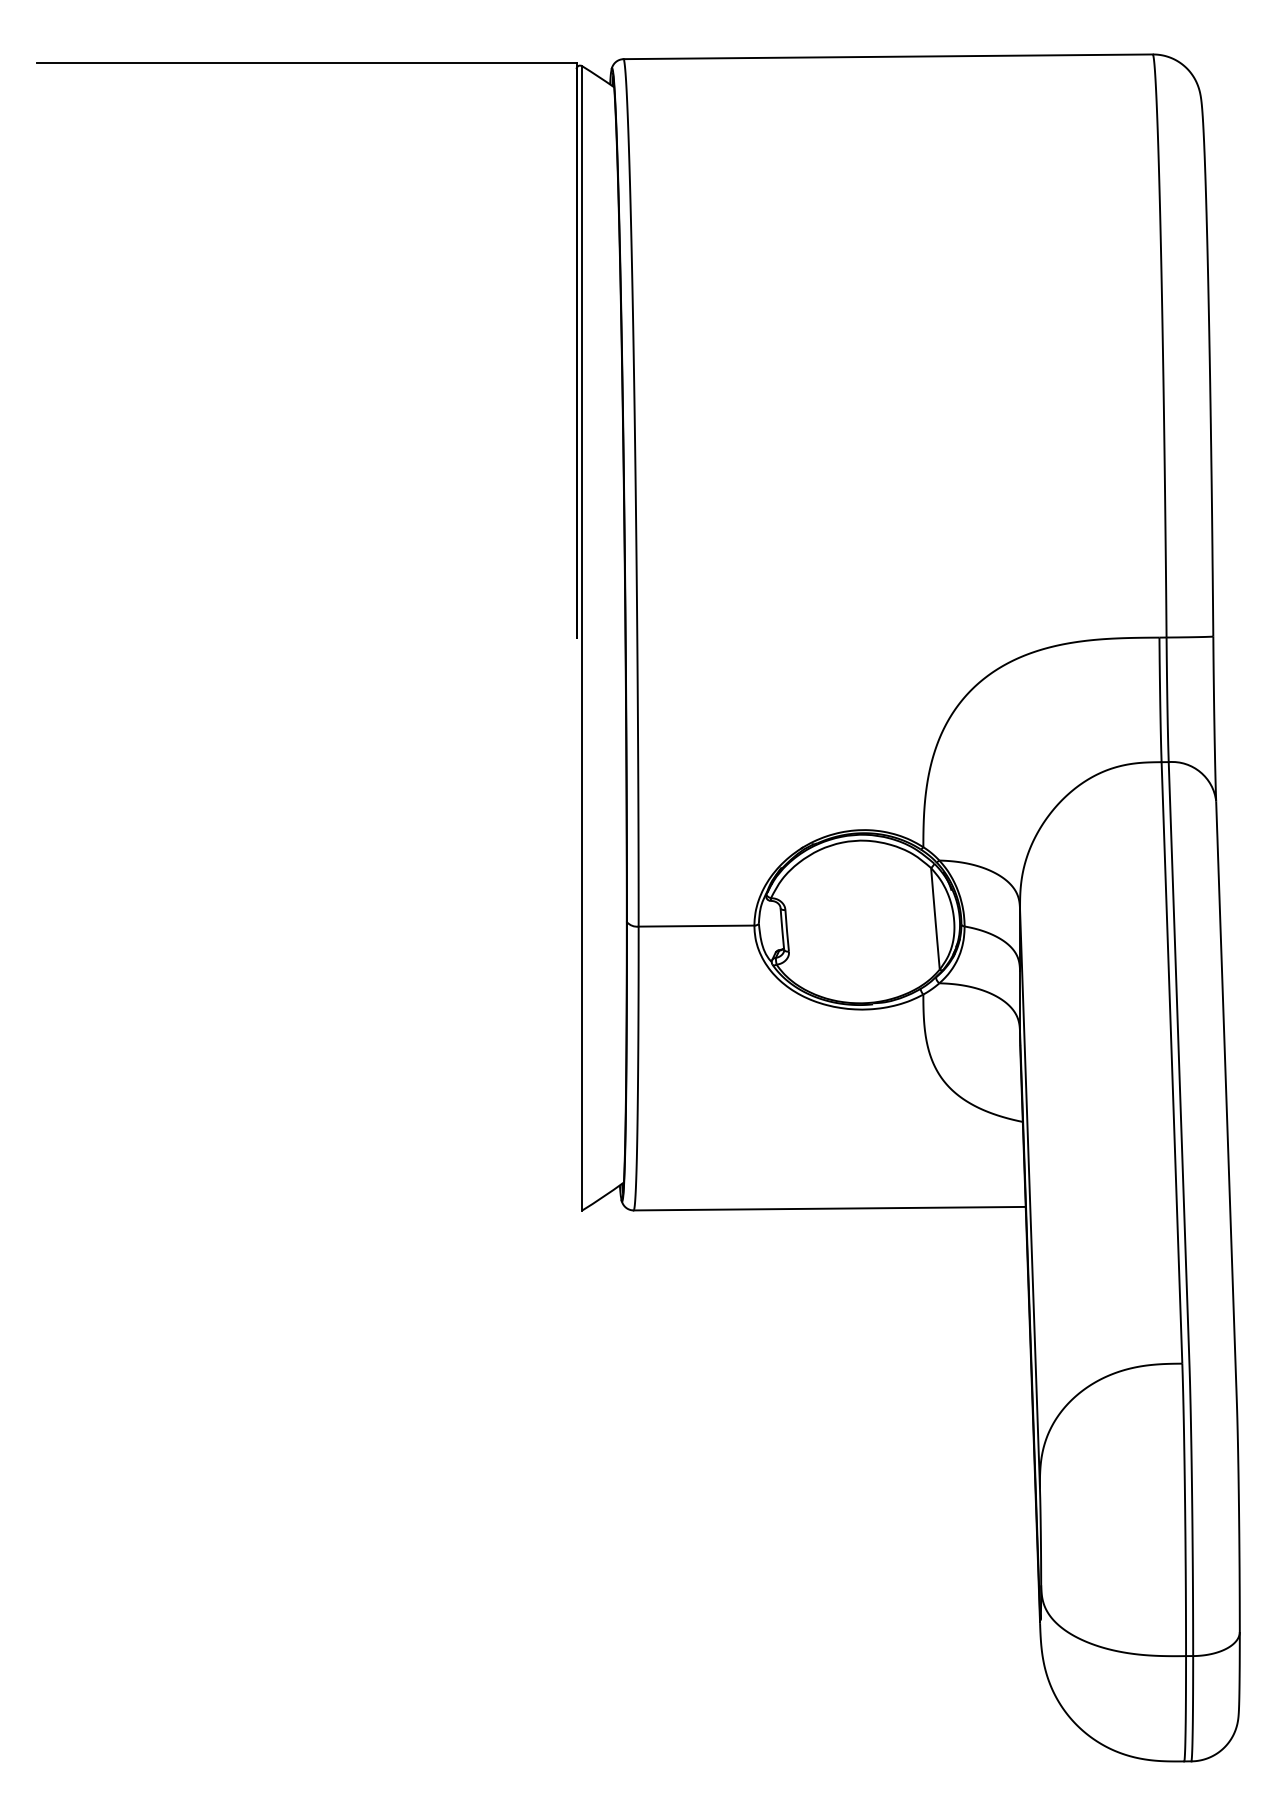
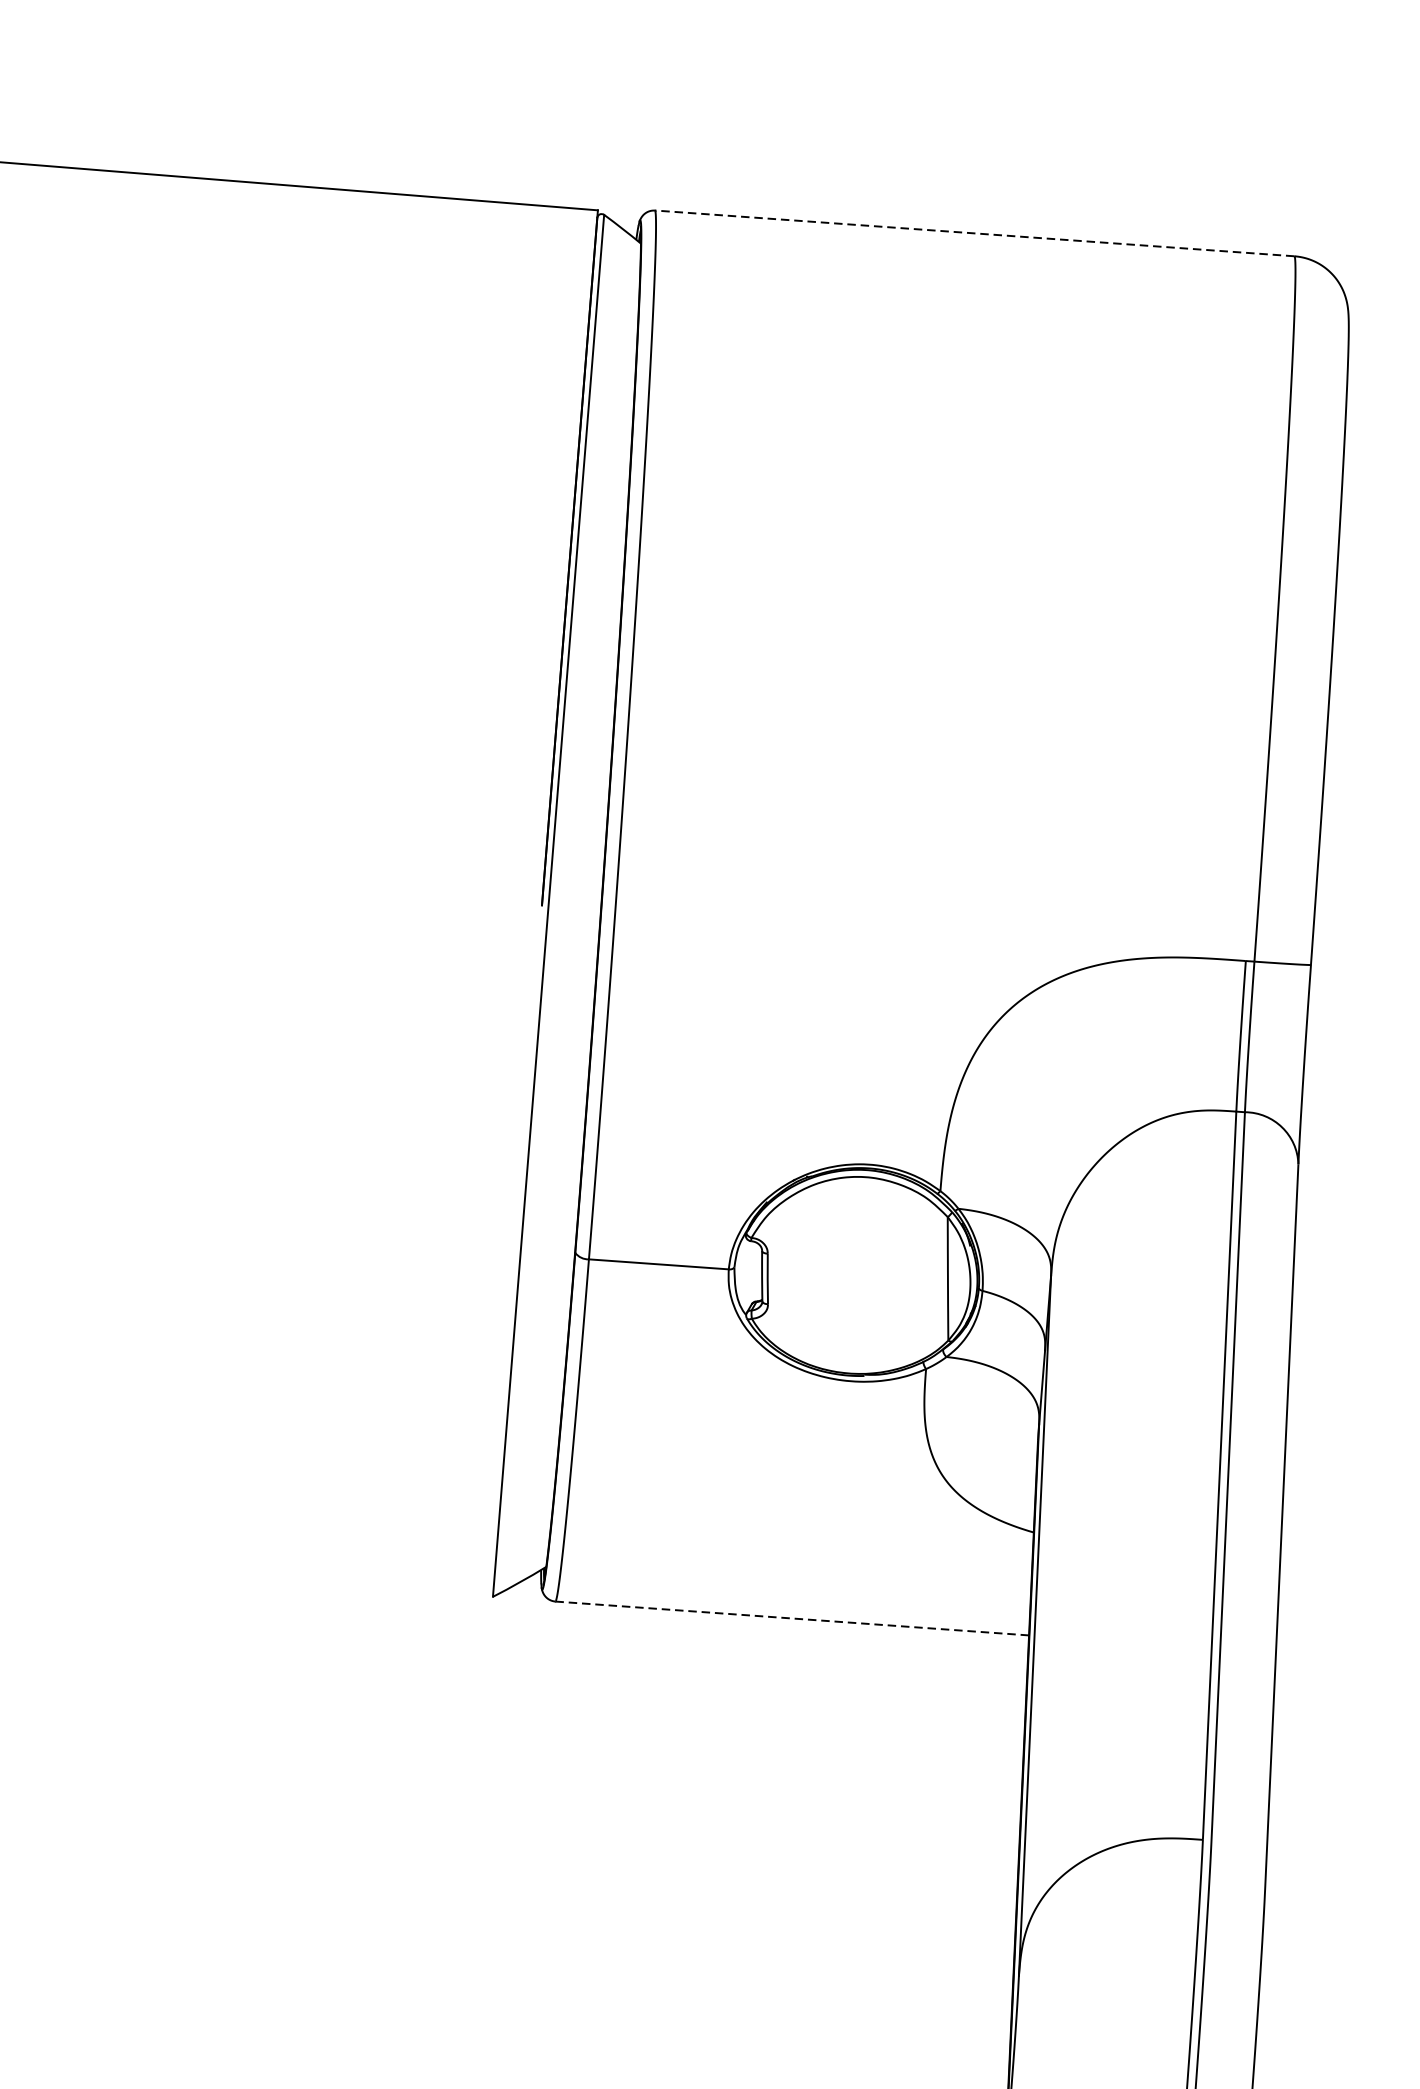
line: (888, 56) -> (975, 233), solid -> dashed
line: (830, 1208) -> (793, 1618), solid -> dashed

